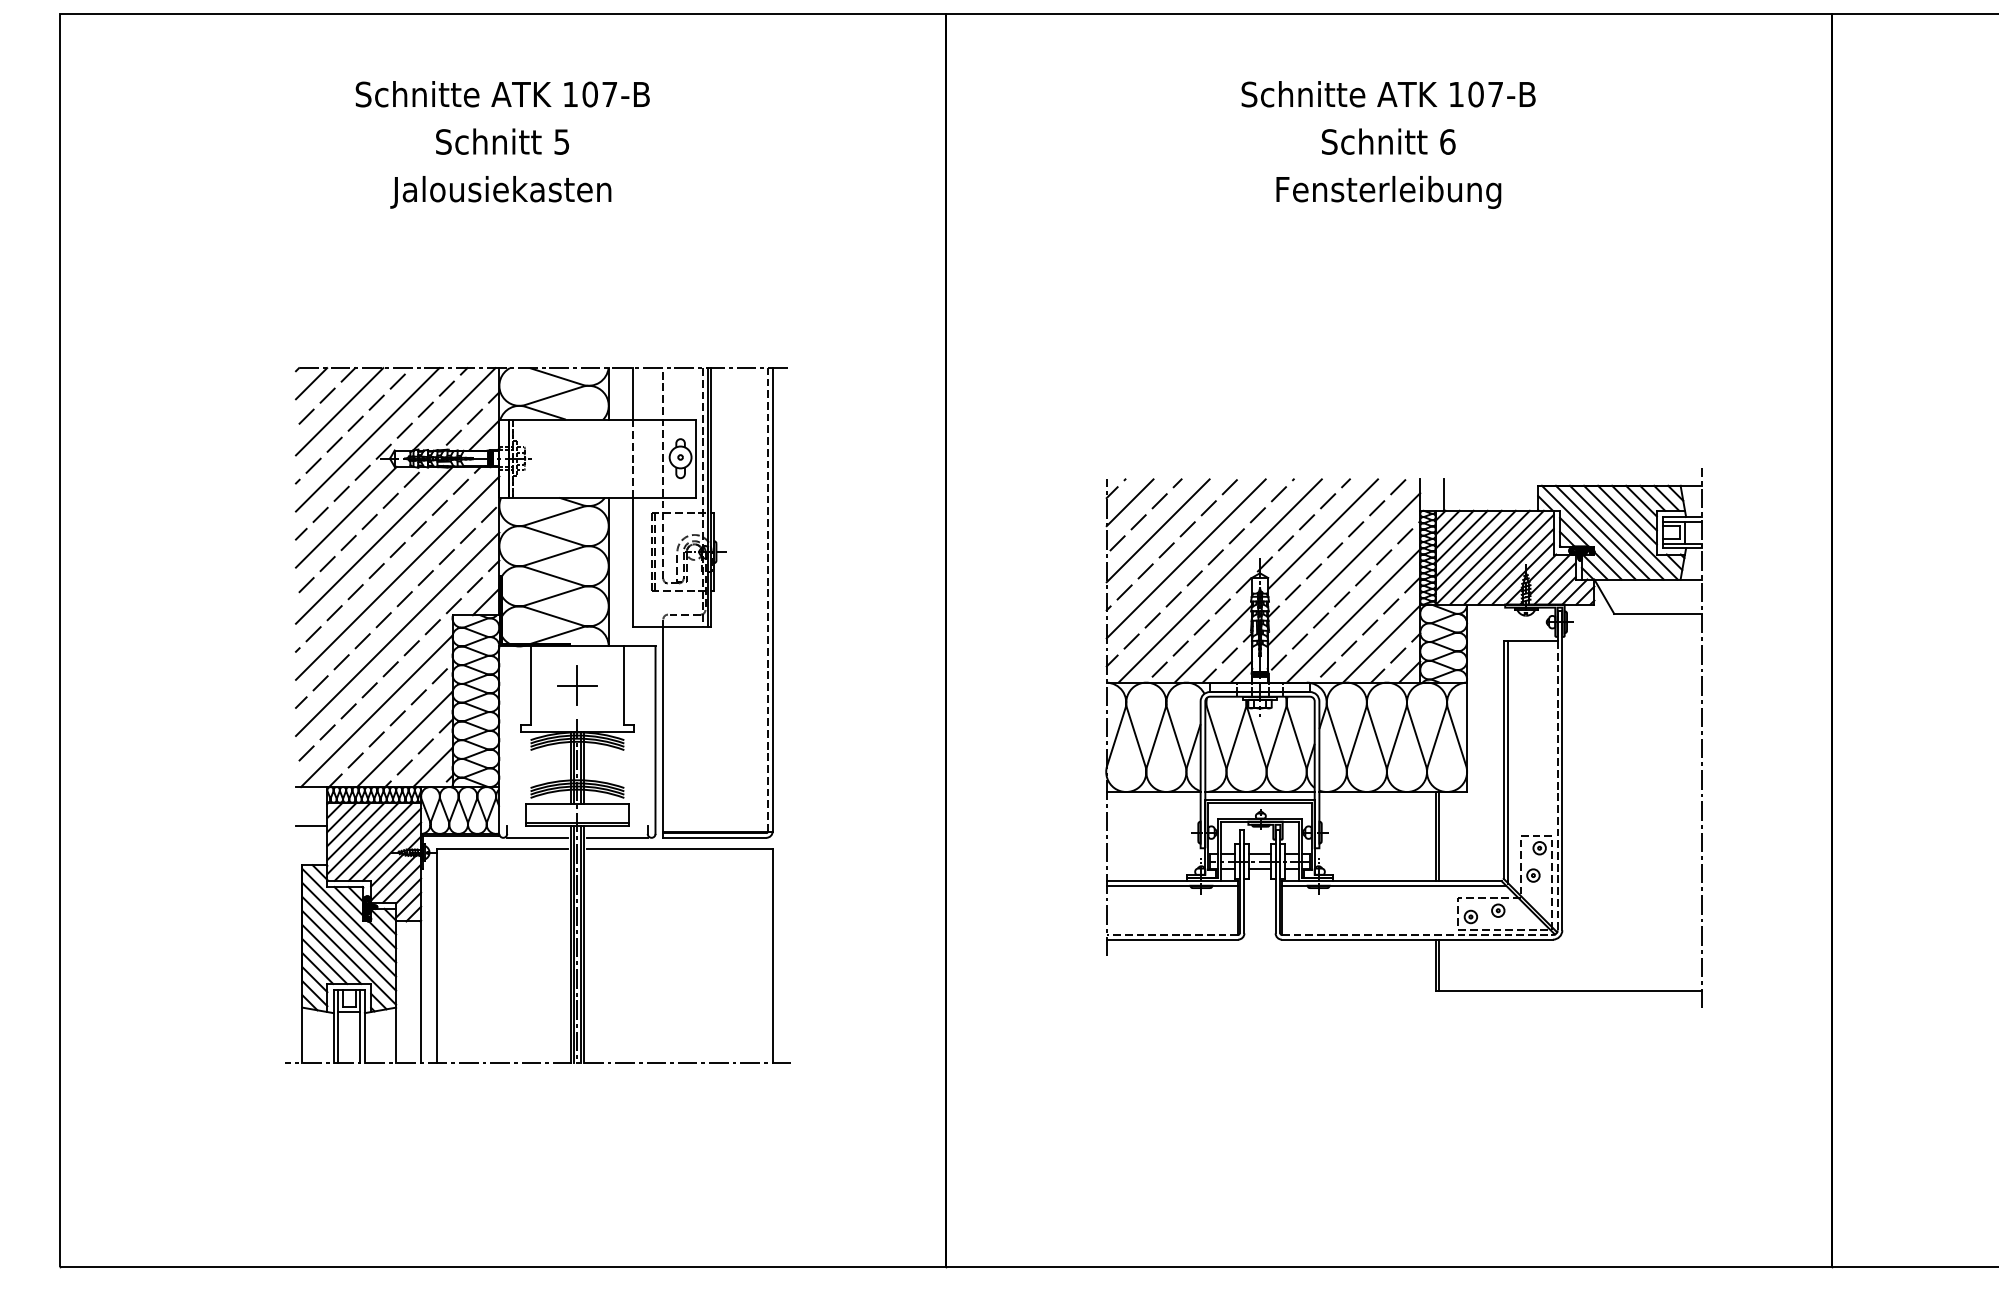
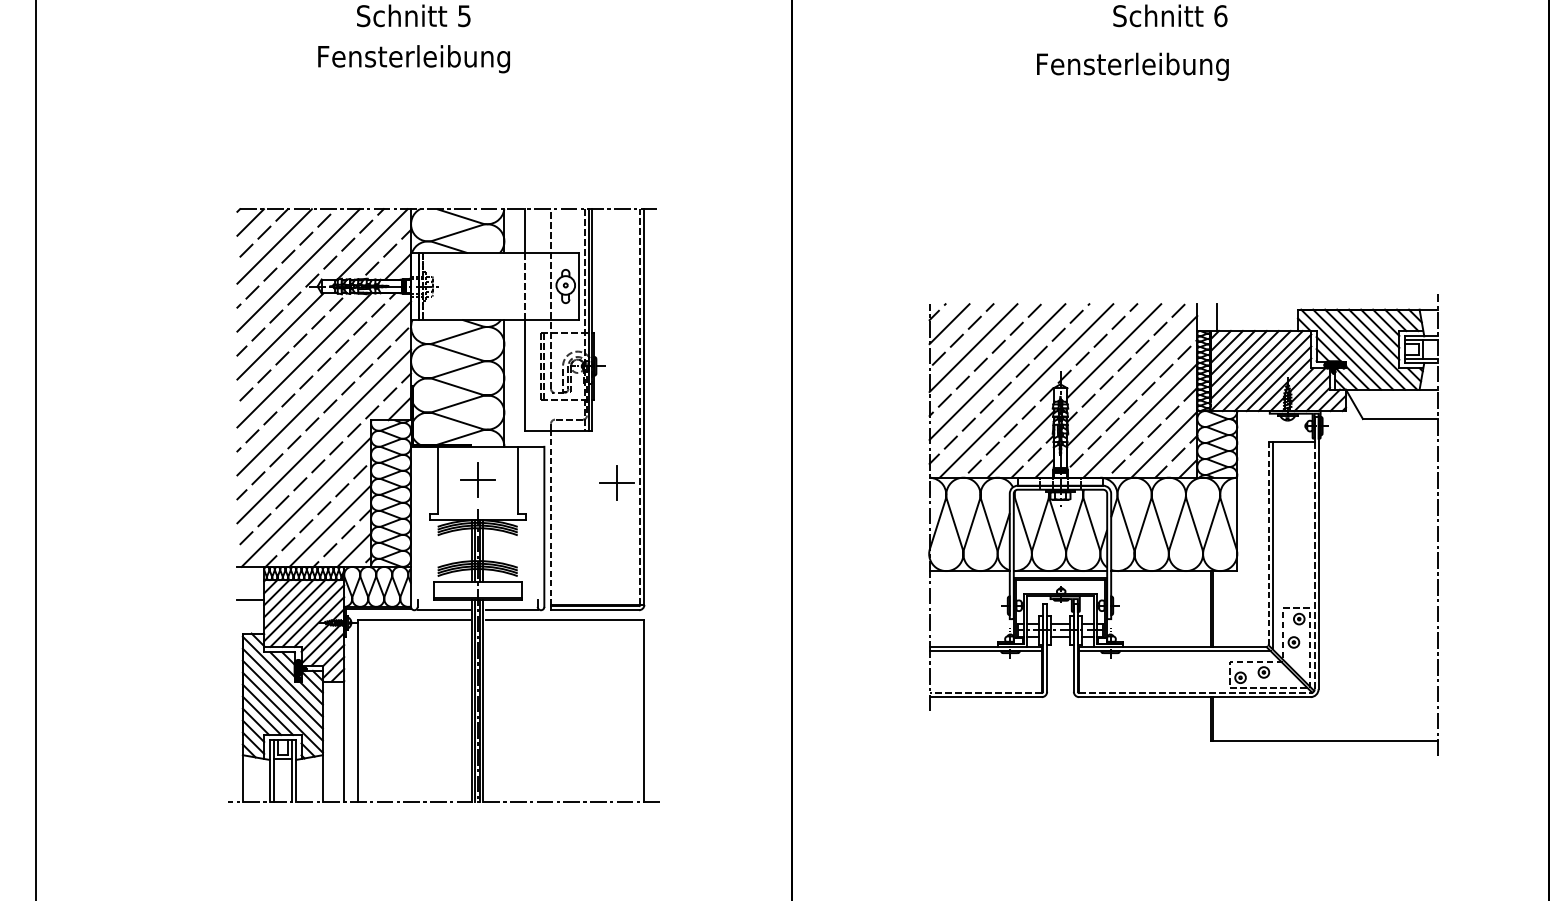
text: (502, 192) -> (413, 59), Jalousiekasten -> Fensterleibung
text: (1388, 192) -> (1132, 66), moved
part: (740, 688) -> (616, 482), added
line: (663, 728) -> (551, 516), solid -> dashed
line: (1503, 759) -> (1268, 543), solid -> dashed

